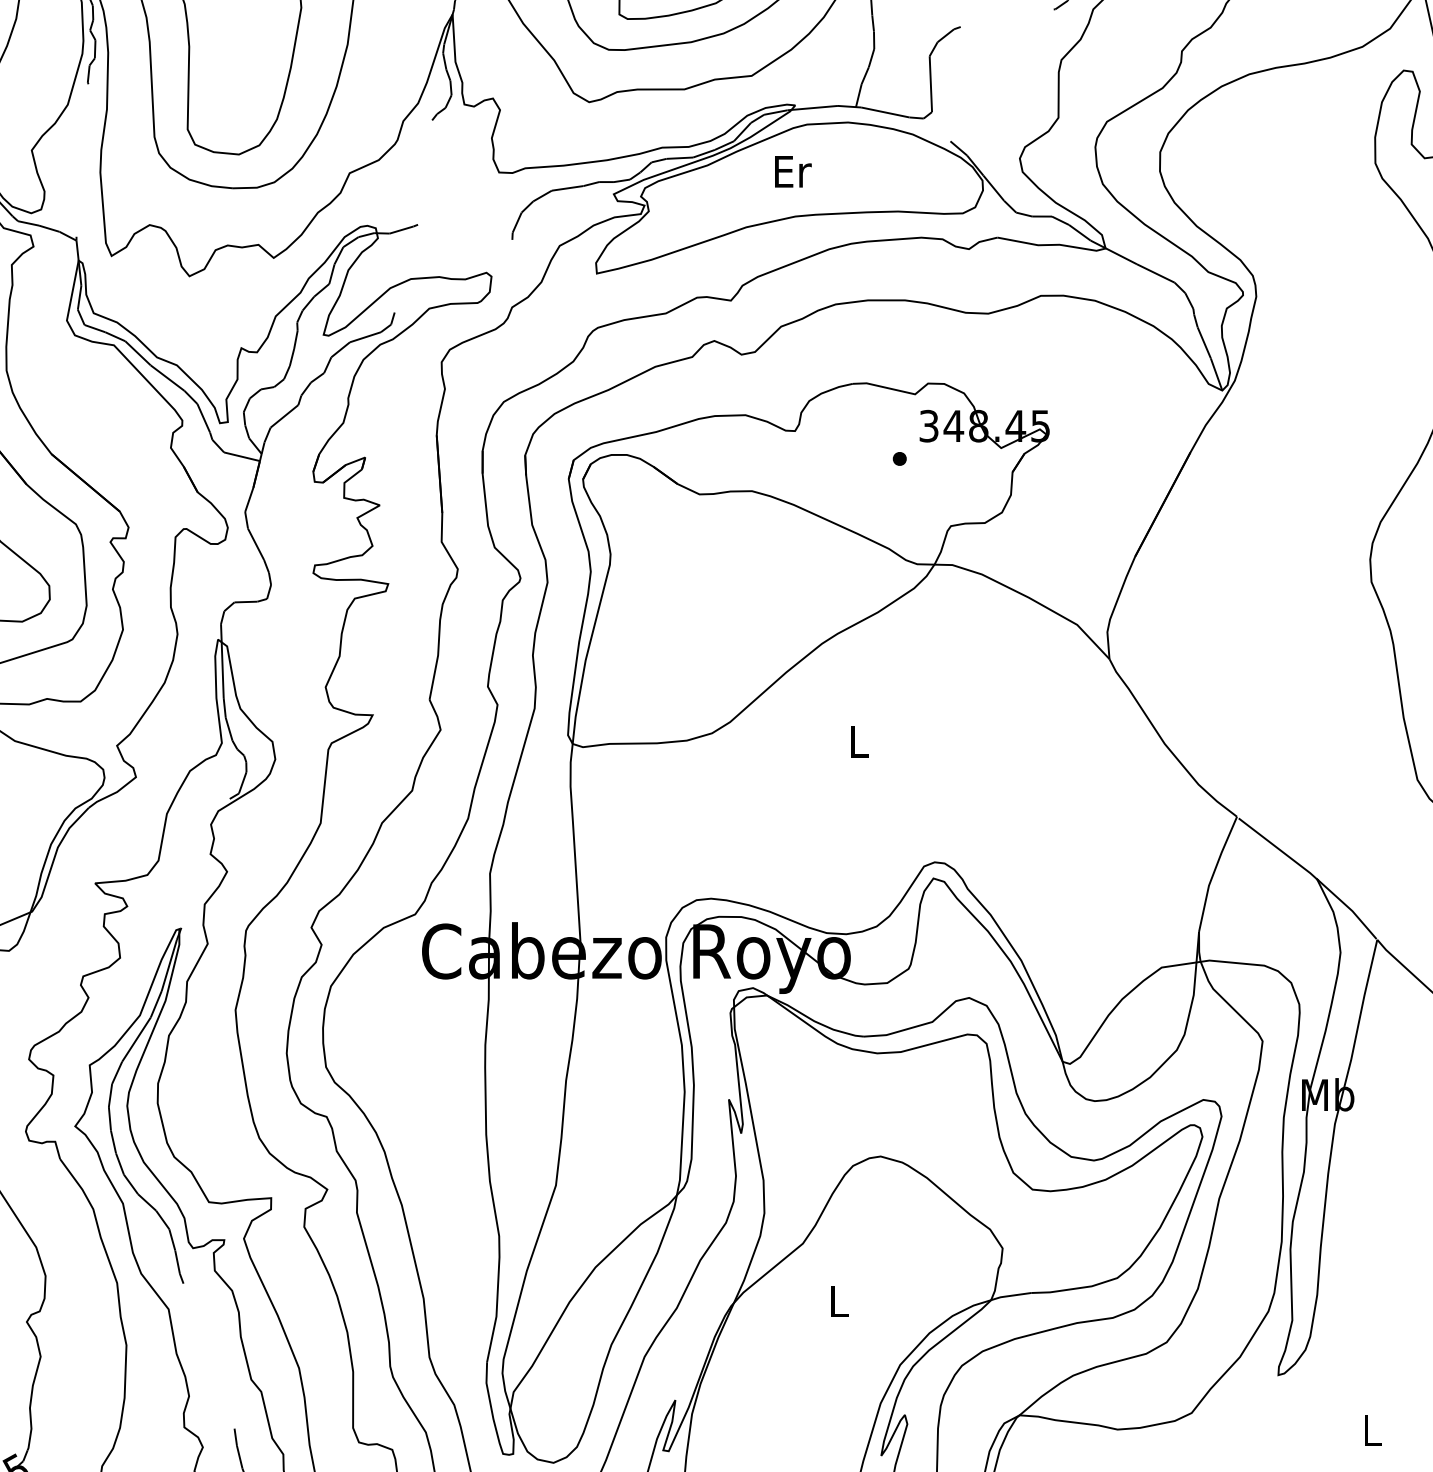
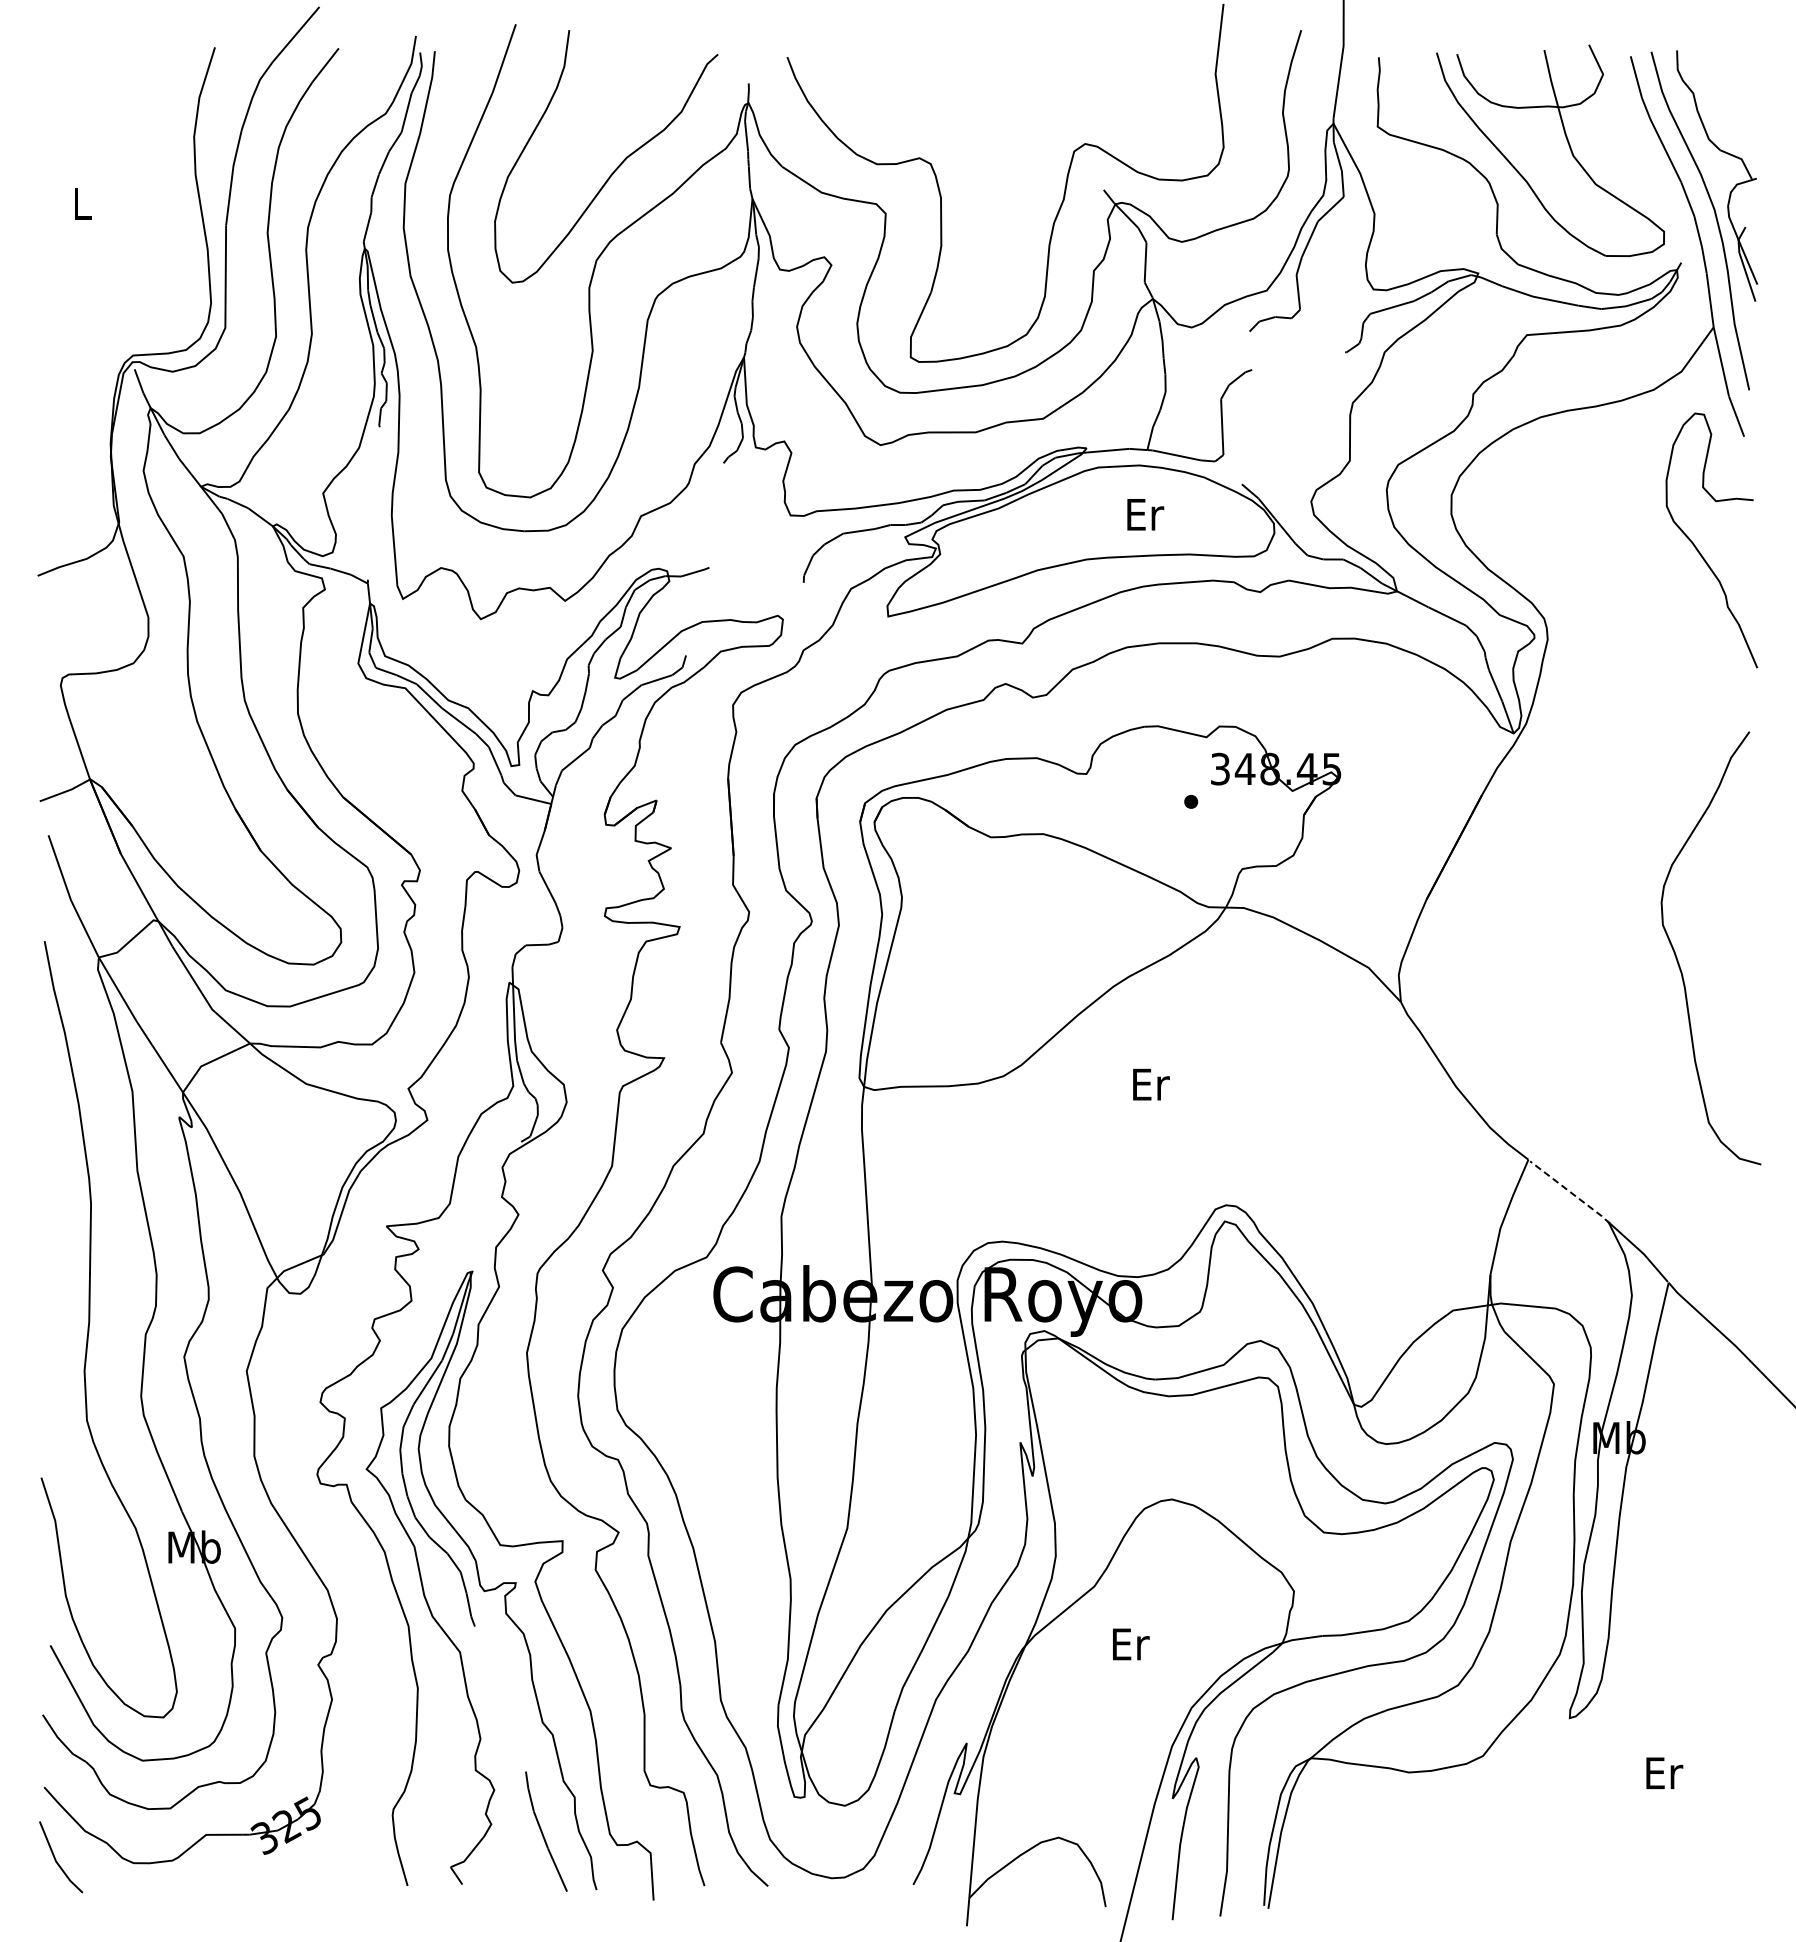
text: (793, 171) -> (1145, 514), moved
text: (860, 741) -> (1151, 1084), L -> Er
line: (1279, 849) -> (1570, 1192), solid -> dashed
text: (840, 1301) -> (1131, 1644), L -> Er
text: (1373, 1430) -> (1664, 1773), L -> Er

